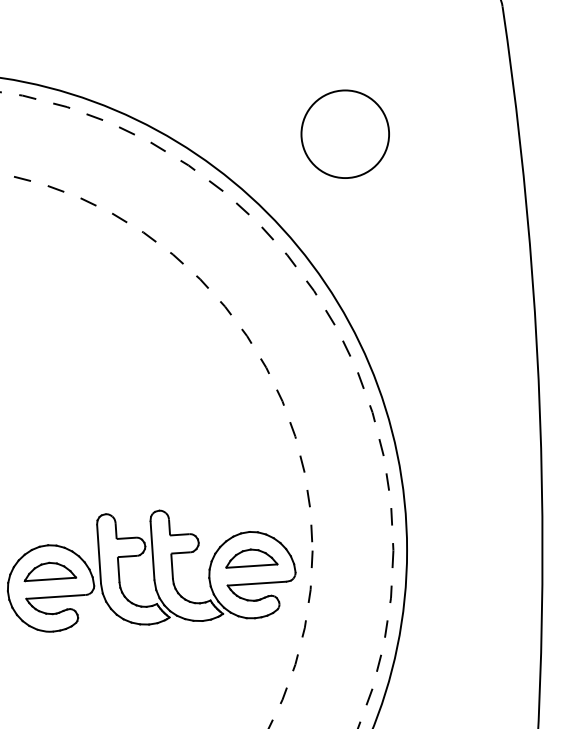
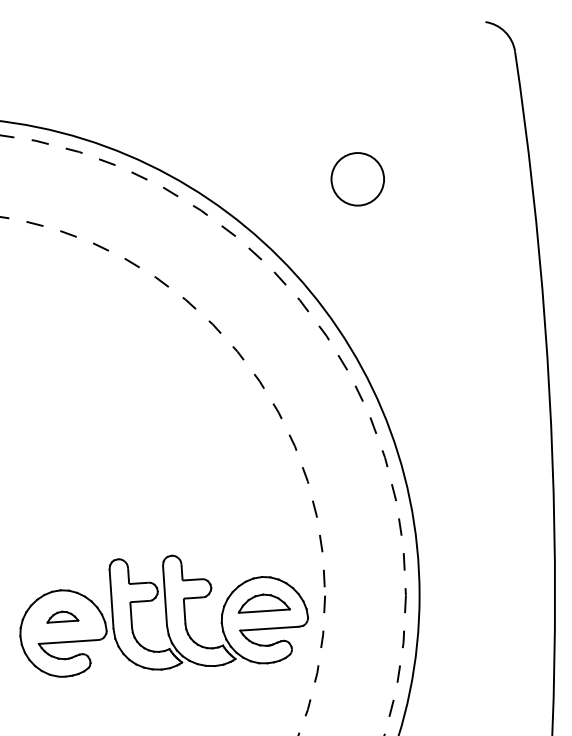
circle: (345, 134) -> (357, 179), size x0.6
part: (50, 572) -> (62, 617), size x0.6

